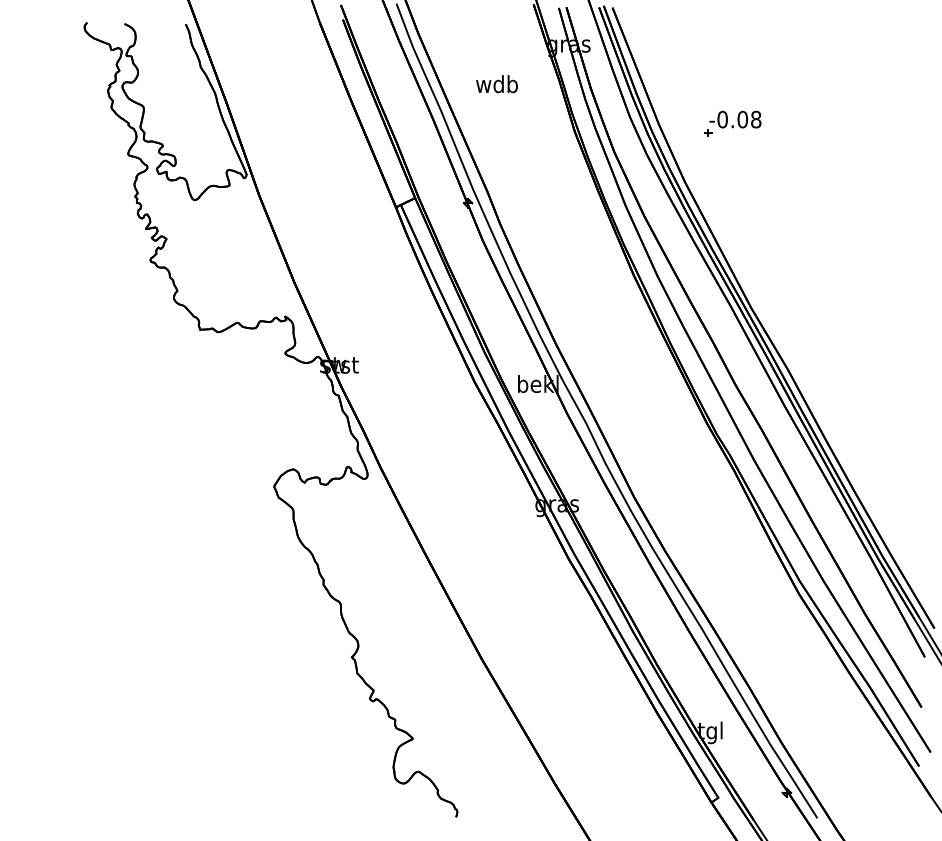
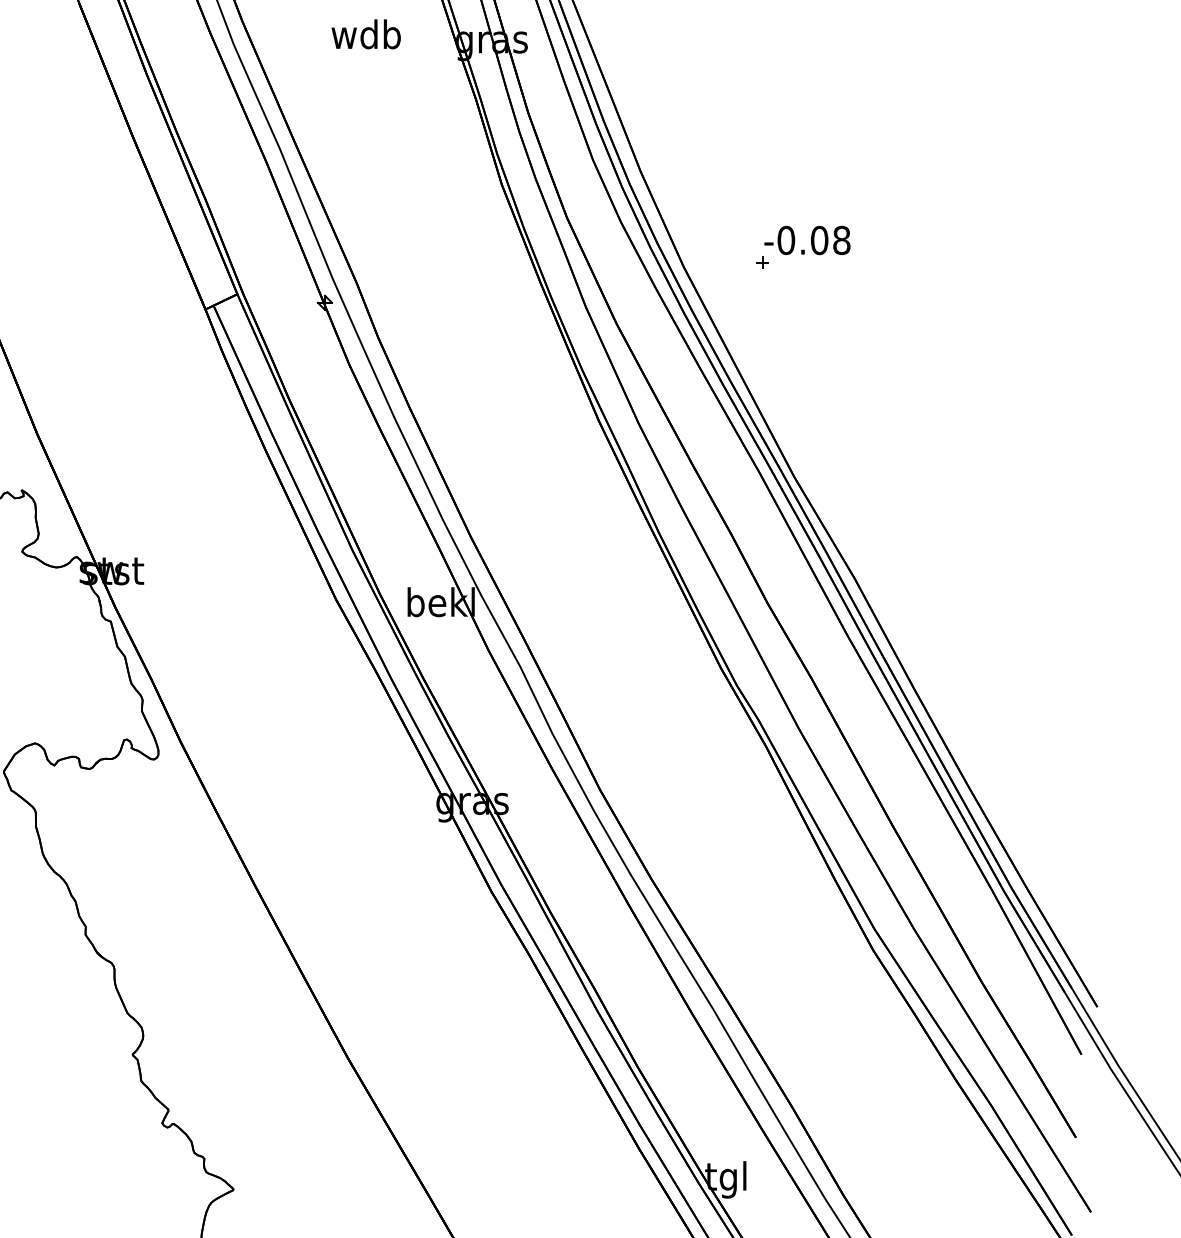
text: (496, 84) -> (365, 34), moved
part: (732, 123) -> (802, 246), moved

